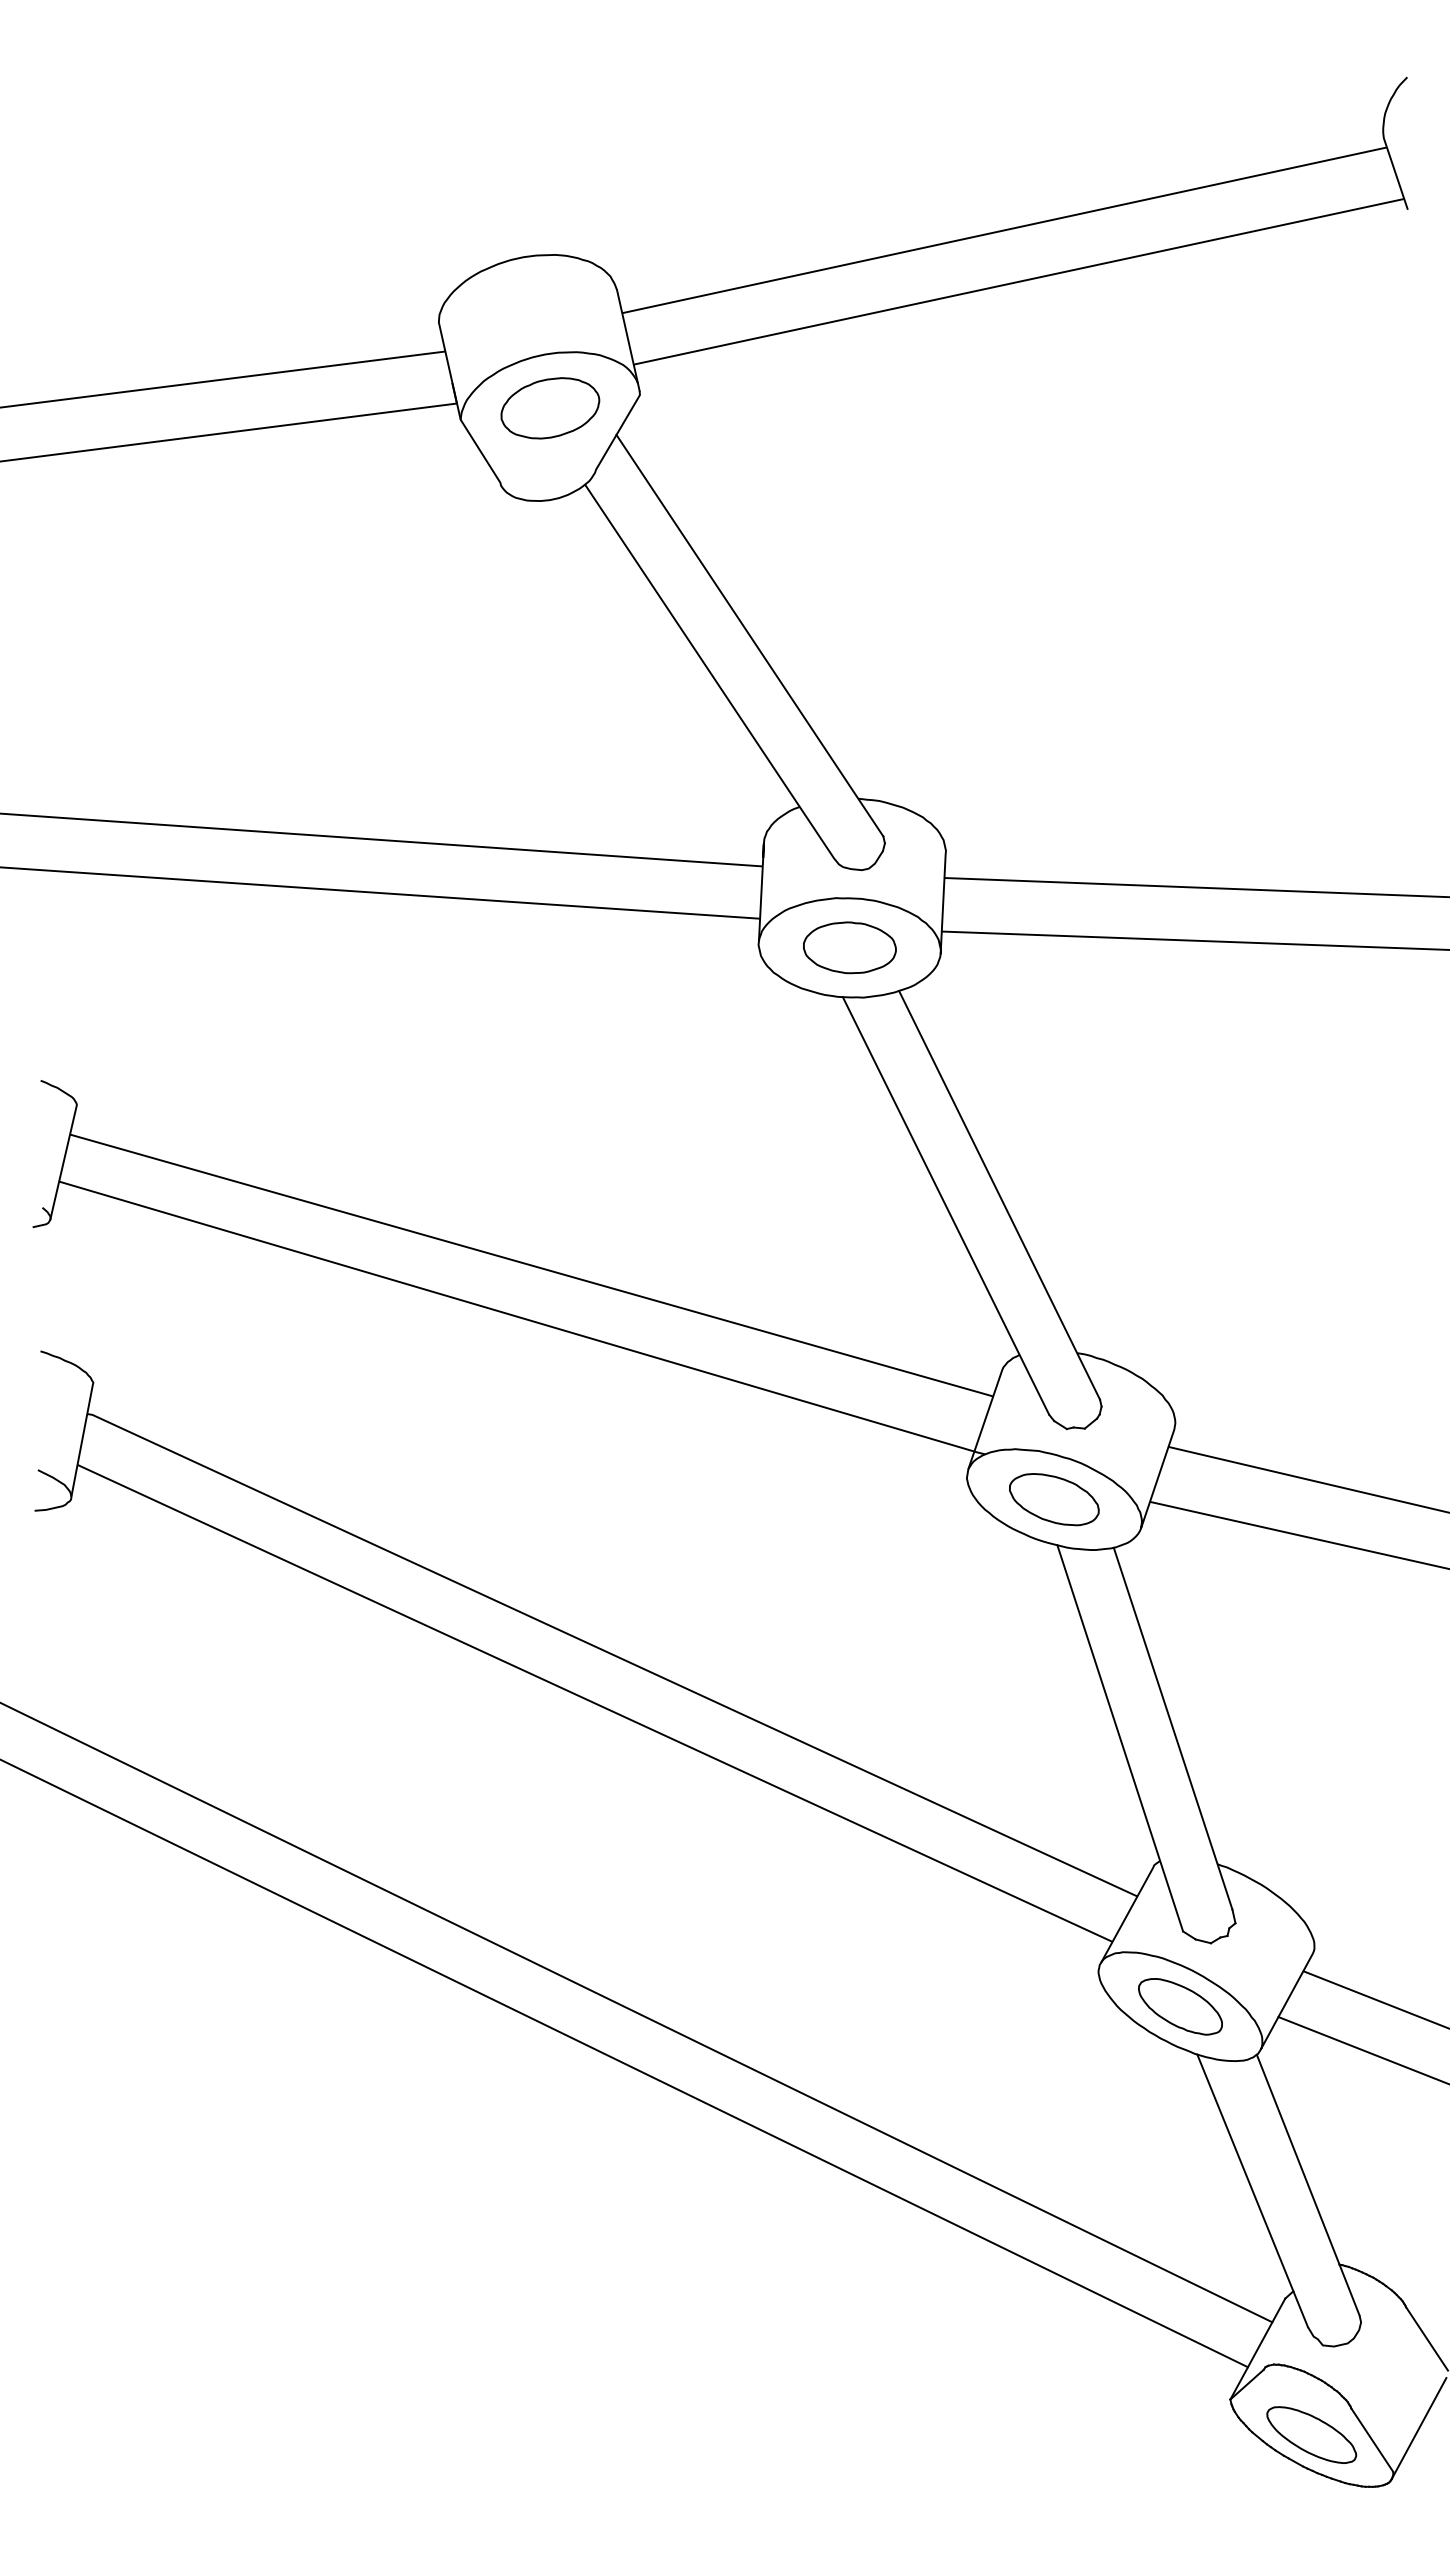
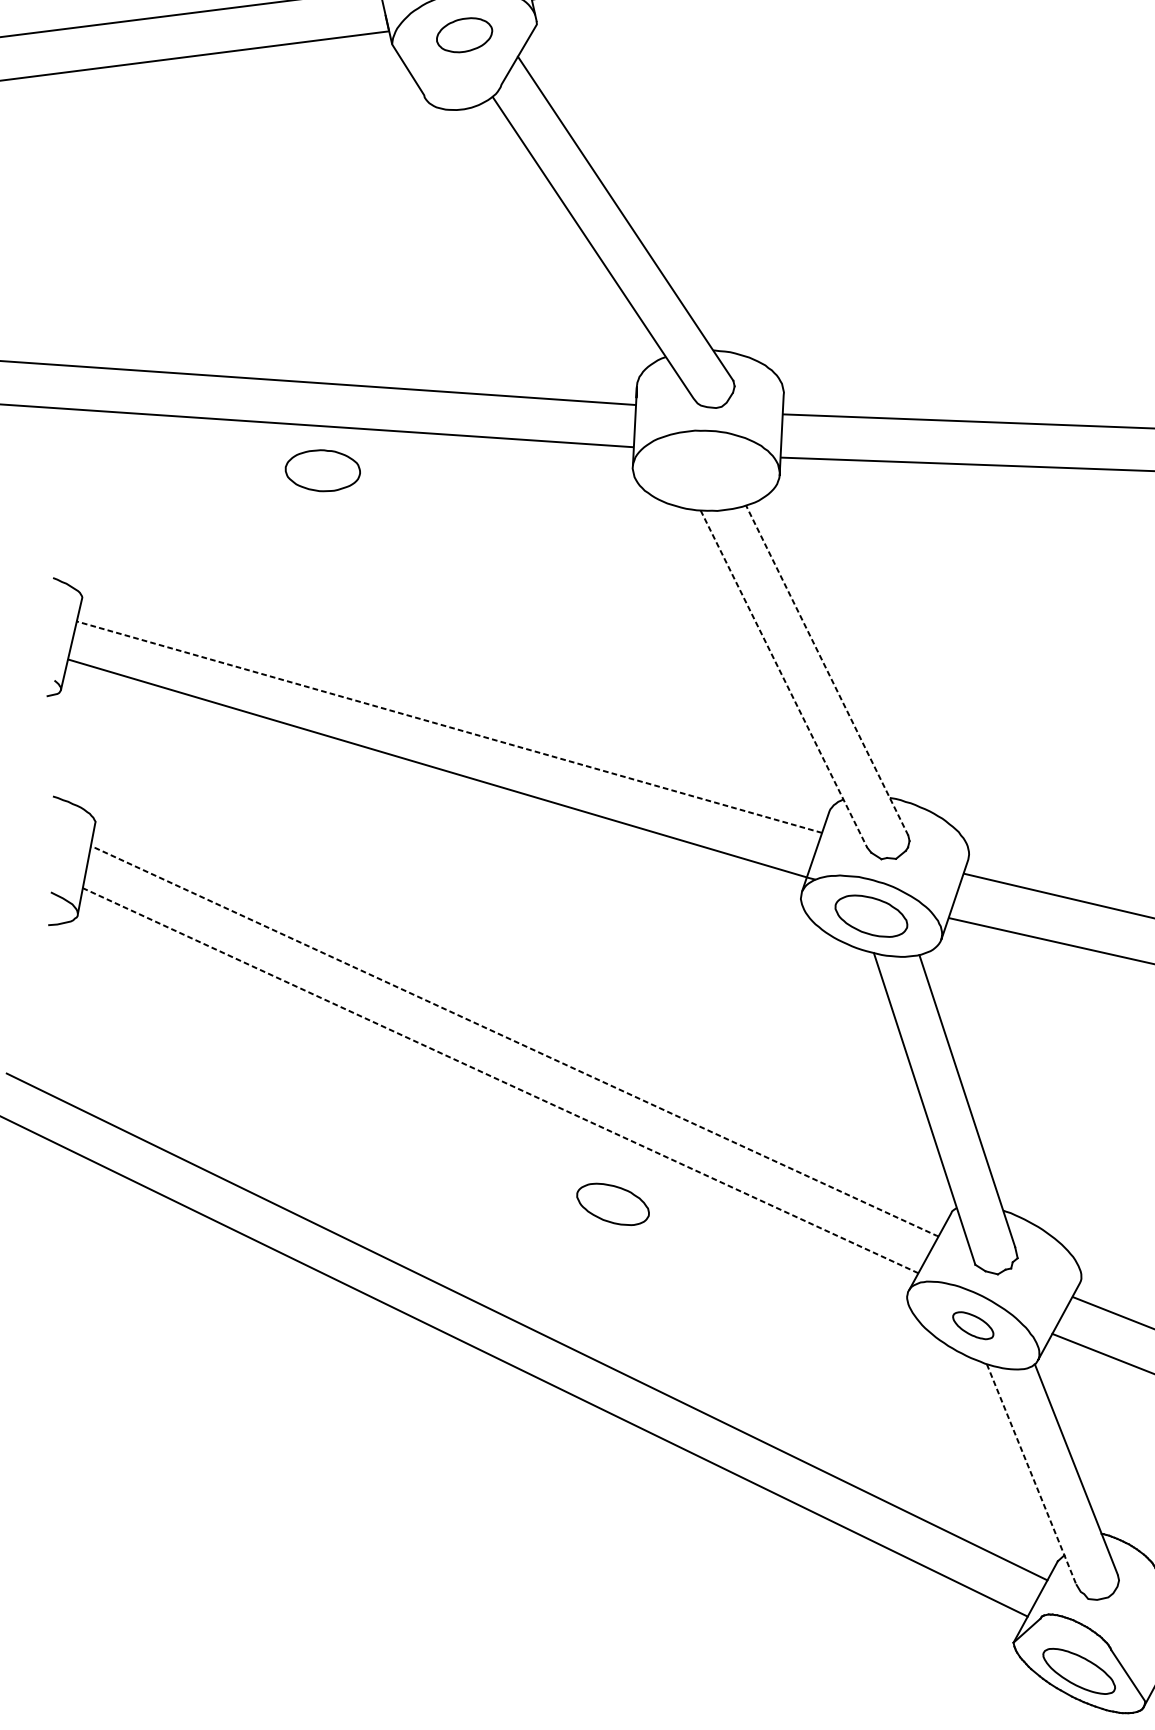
part: (550, 408) -> (464, 35), size x0.7
part: (849, 947) -> (322, 470), moved
line: (999, 1195) -> (827, 670), solid -> dashed
line: (946, 1205) -> (784, 678), solid -> dashed
line: (531, 1265) -> (449, 727), solid -> dashed
line: (612, 1654) -> (514, 1041), solid -> dashed
line: (595, 1703) -> (501, 1080), solid -> dashed
part: (734, 1856) -> (613, 1204), added
part: (1180, 2006) -> (973, 1325), size x0.6
line: (1252, 2191) -> (1031, 1474), solid -> dashed

